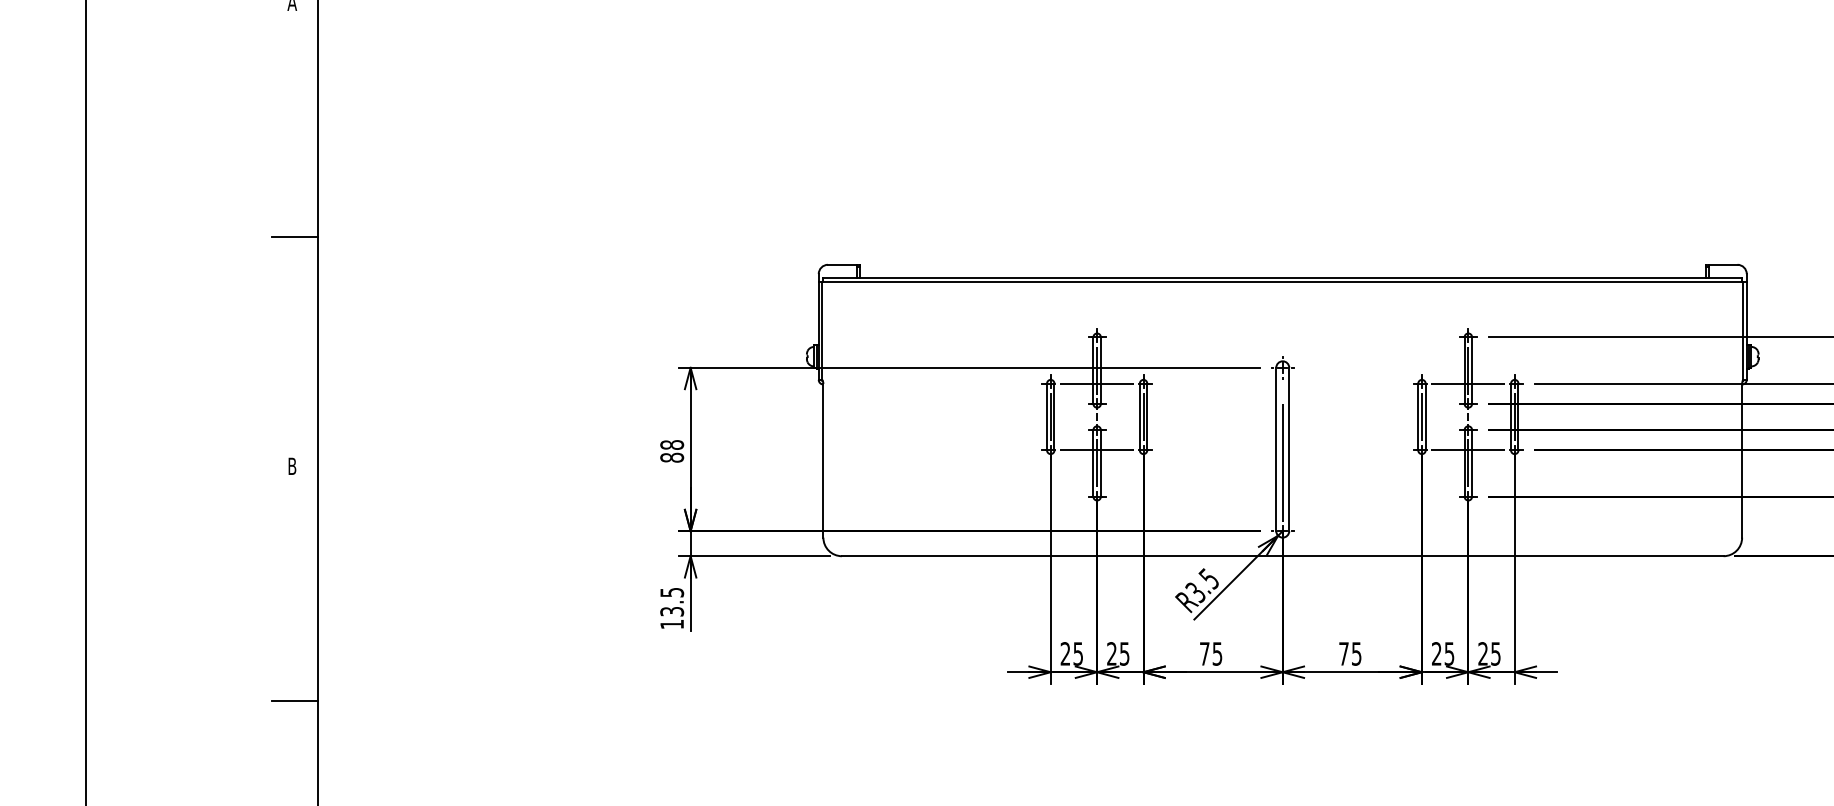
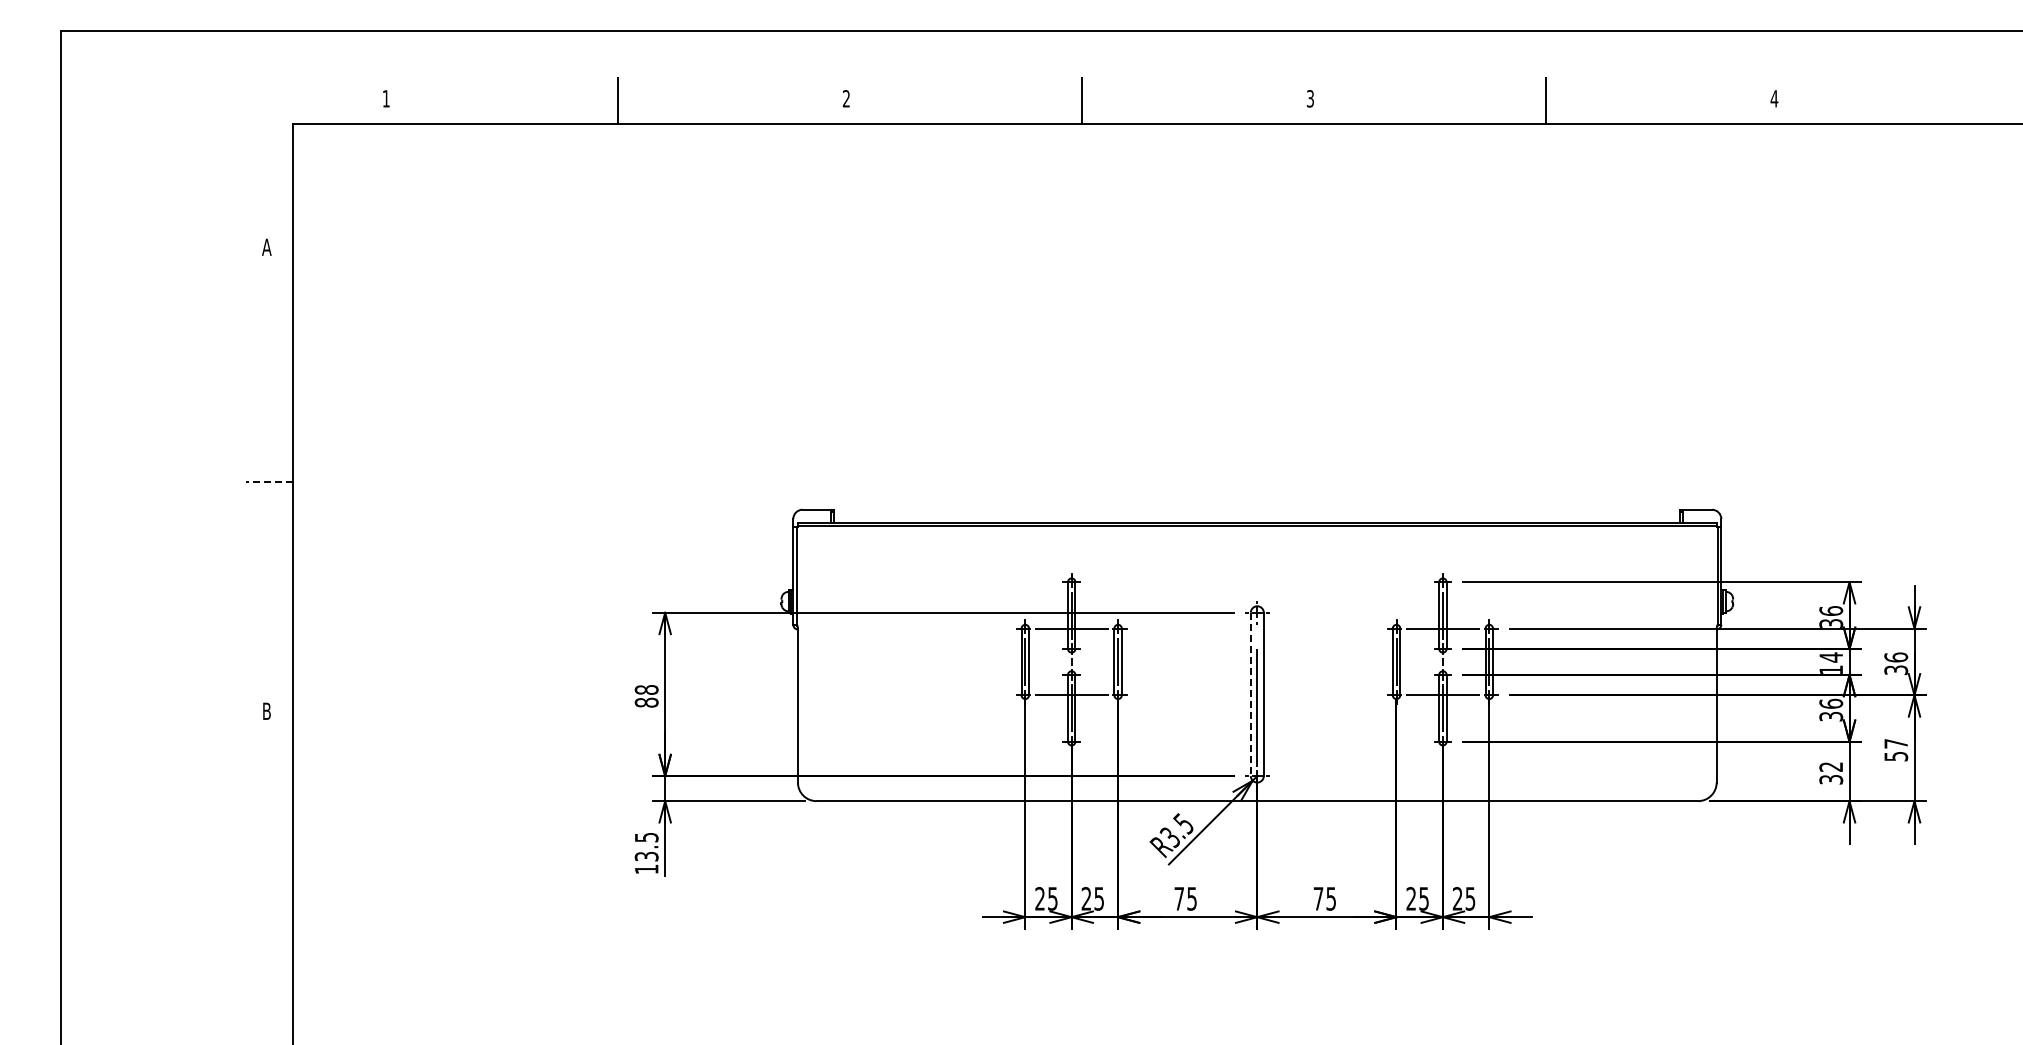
line: (294, 236) -> (269, 481), solid -> dashed
line: (1275, 449) -> (1250, 694), solid -> dashed
line: (294, 700) -> (269, 945), removed

